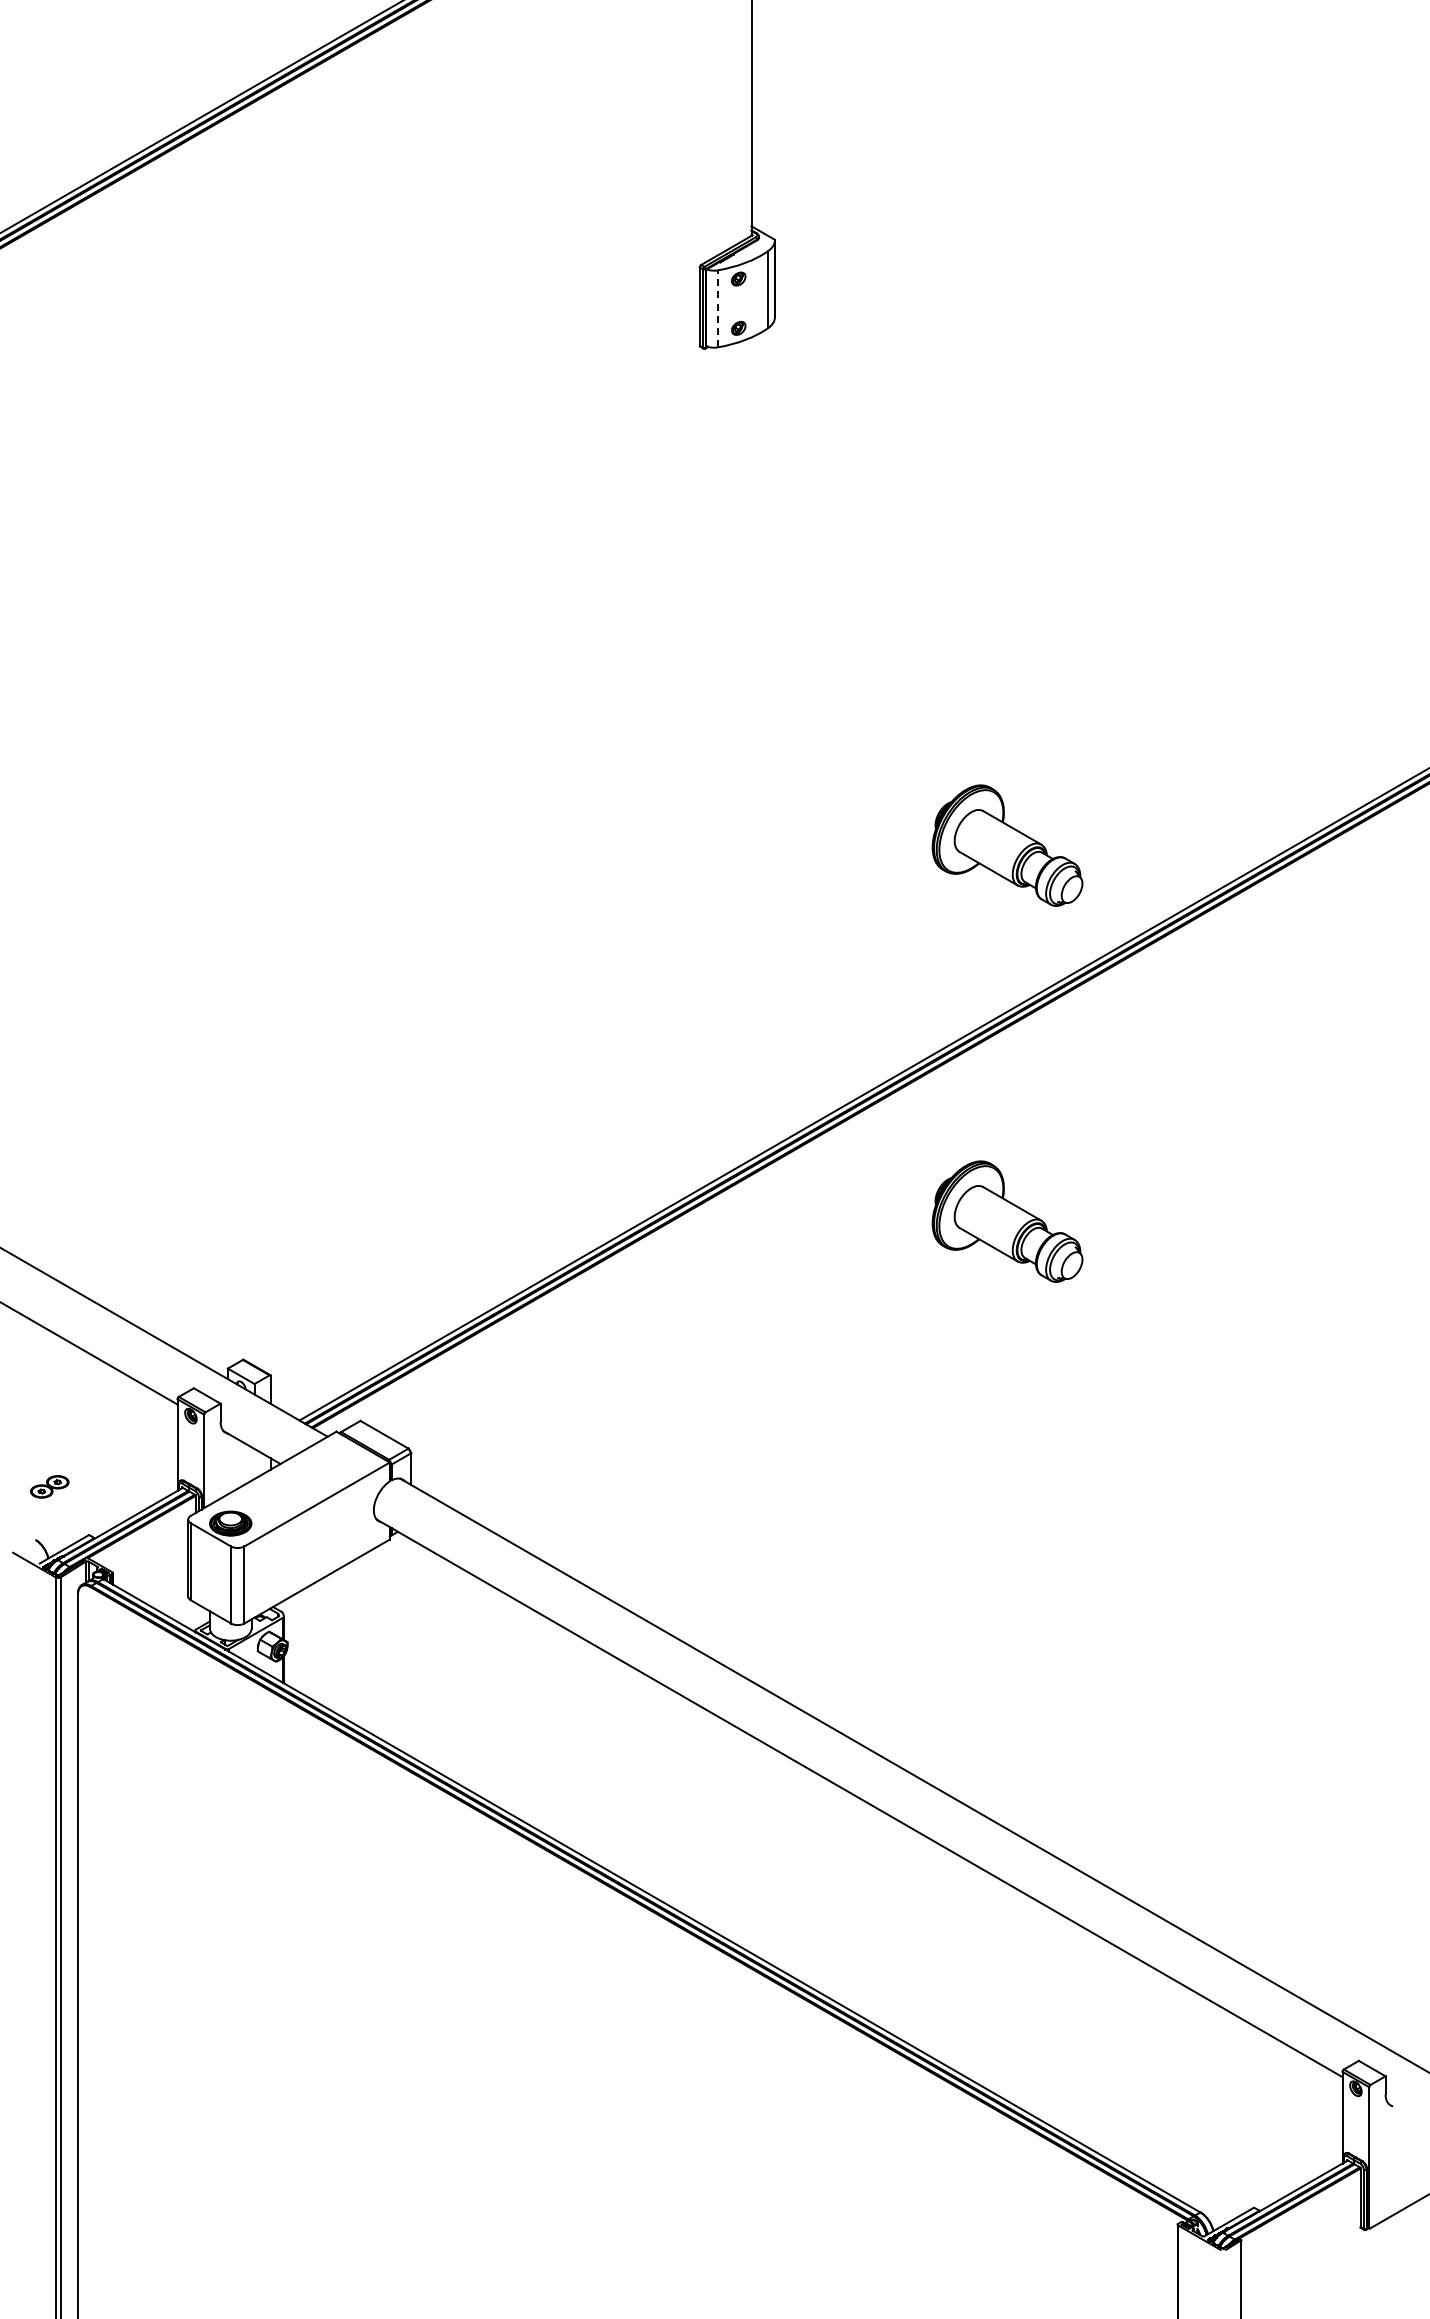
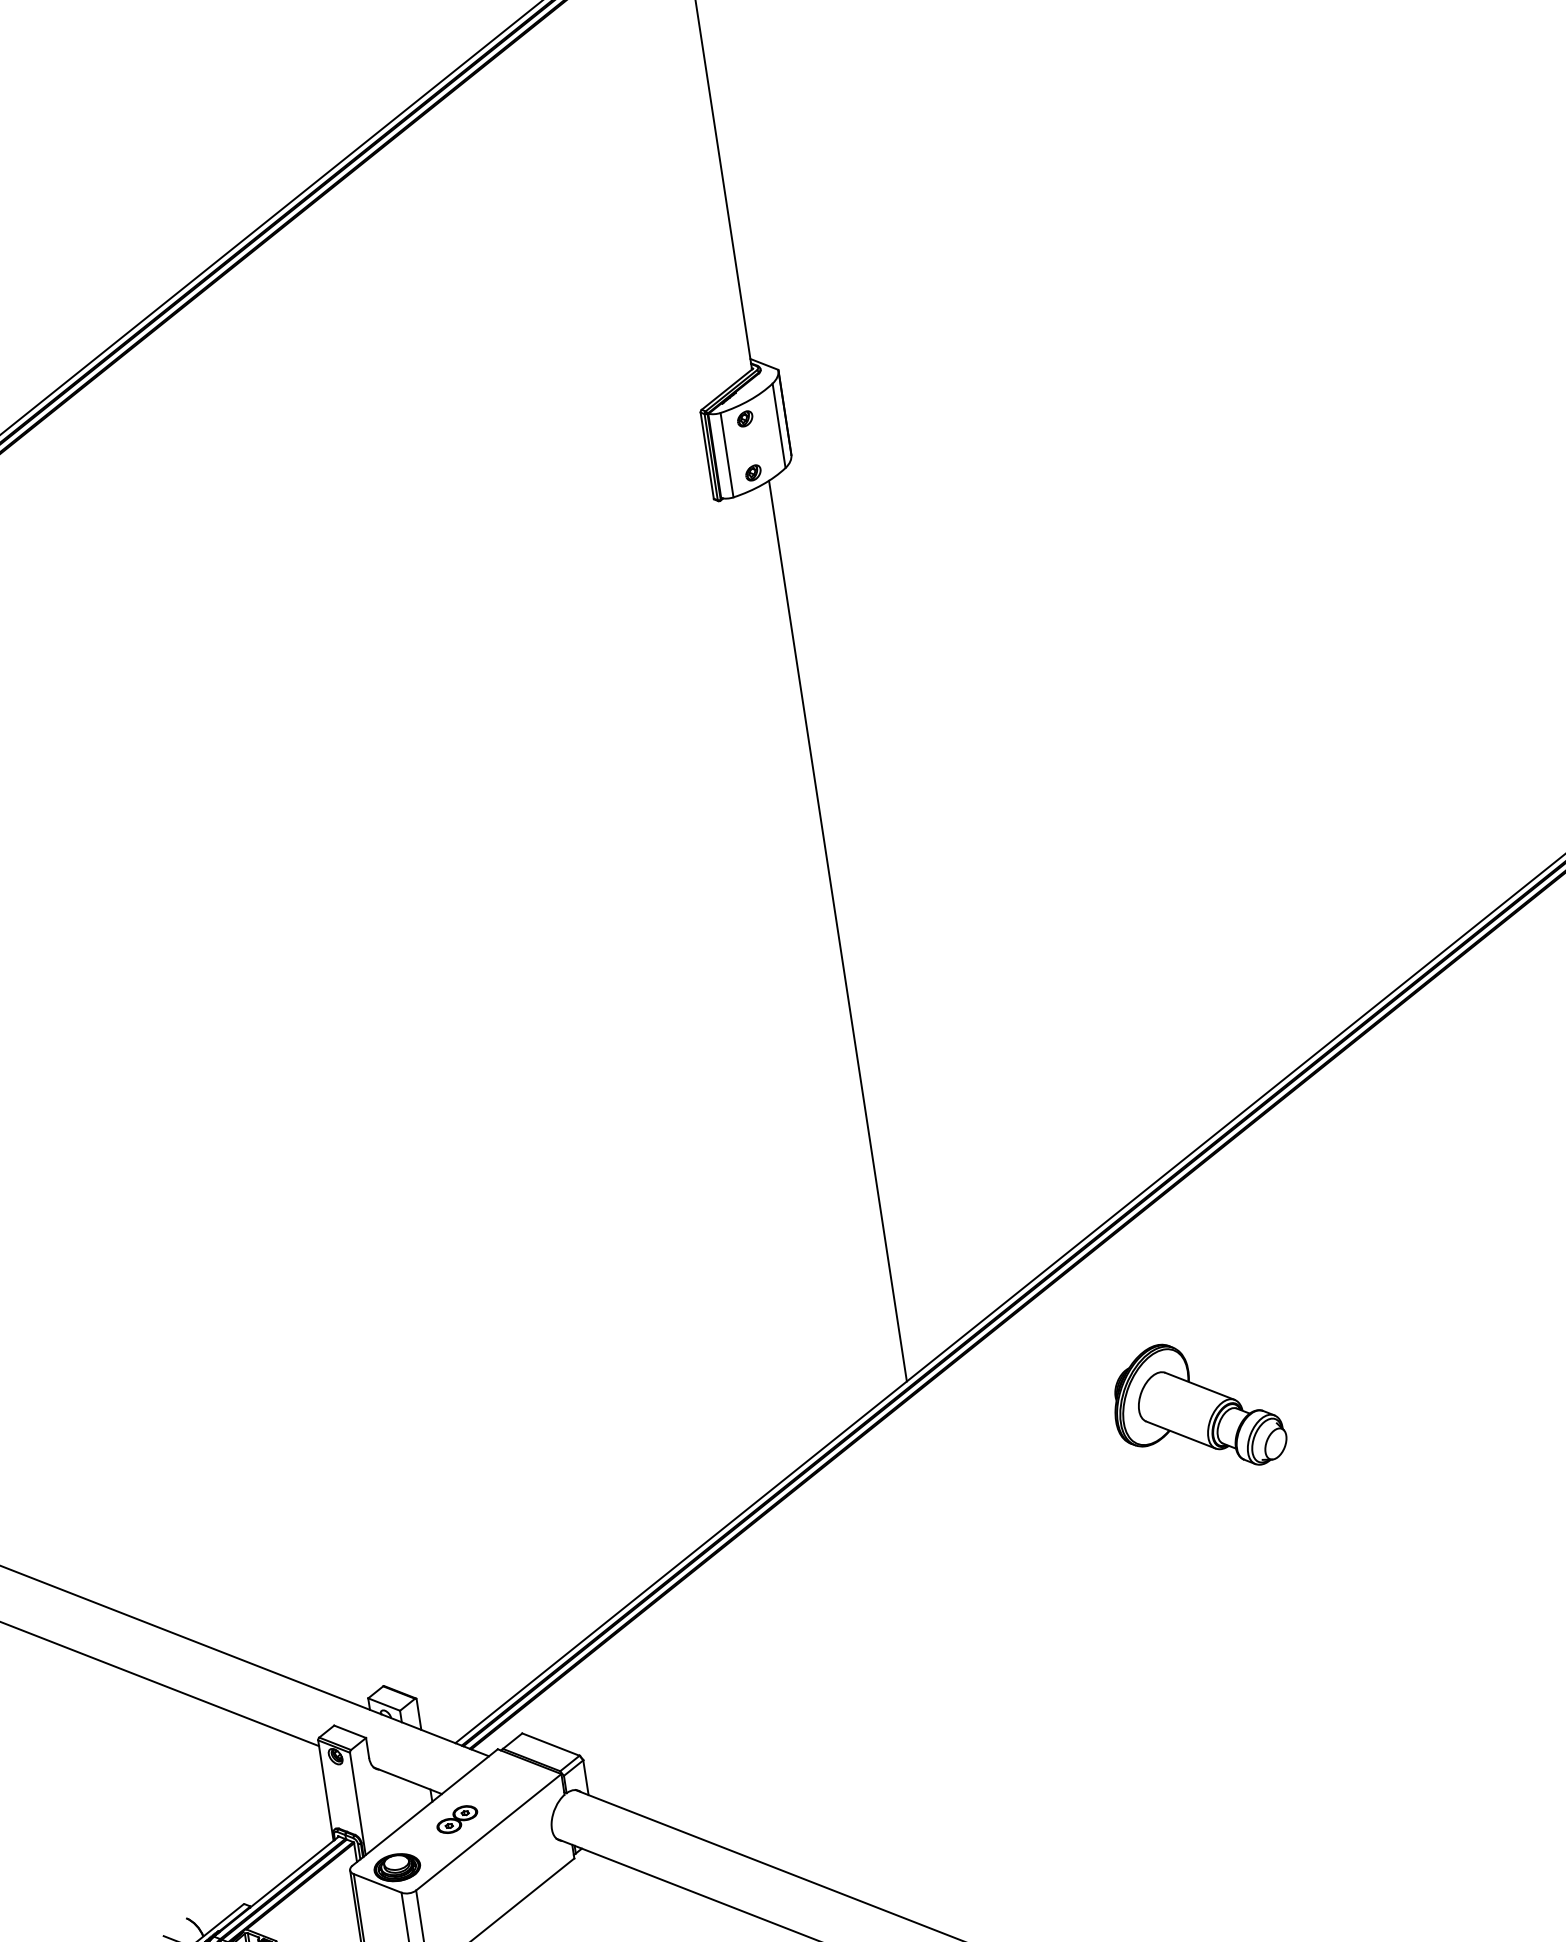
line: (717, 308) -> (726, 454), dashed -> solid
line: (751, 748) -> (837, 931), added
part: (1007, 845) -> (1134, 994), removed
part: (49, 1486) -> (456, 1819), moved

